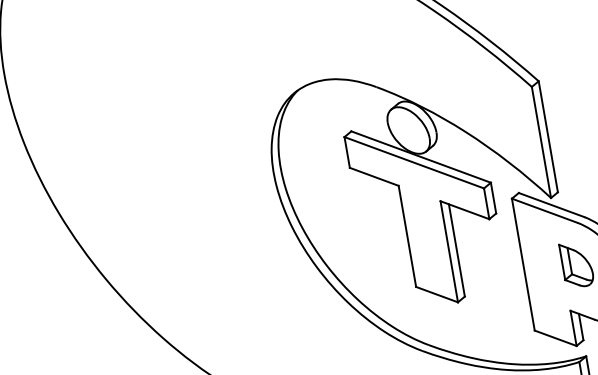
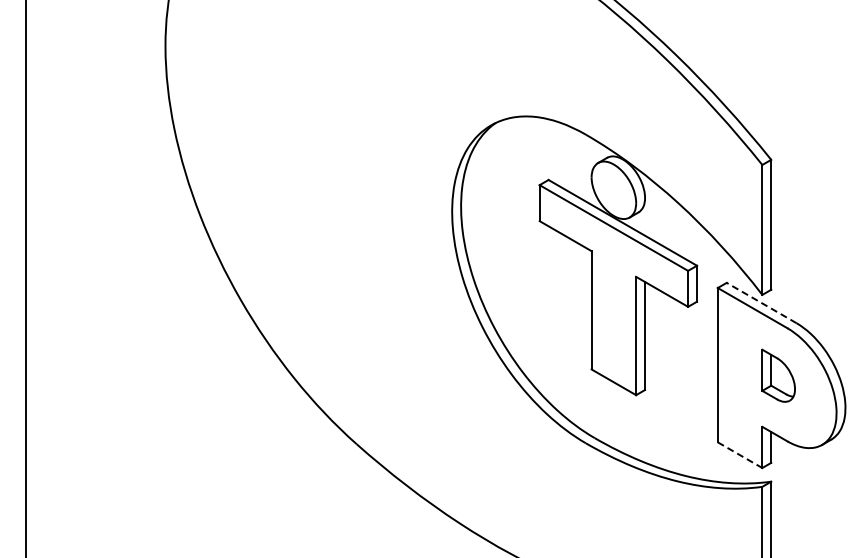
line: (551, 204) -> (761, 302), solid -> dashed
line: (556, 338) -> (740, 455), solid -> dashed

